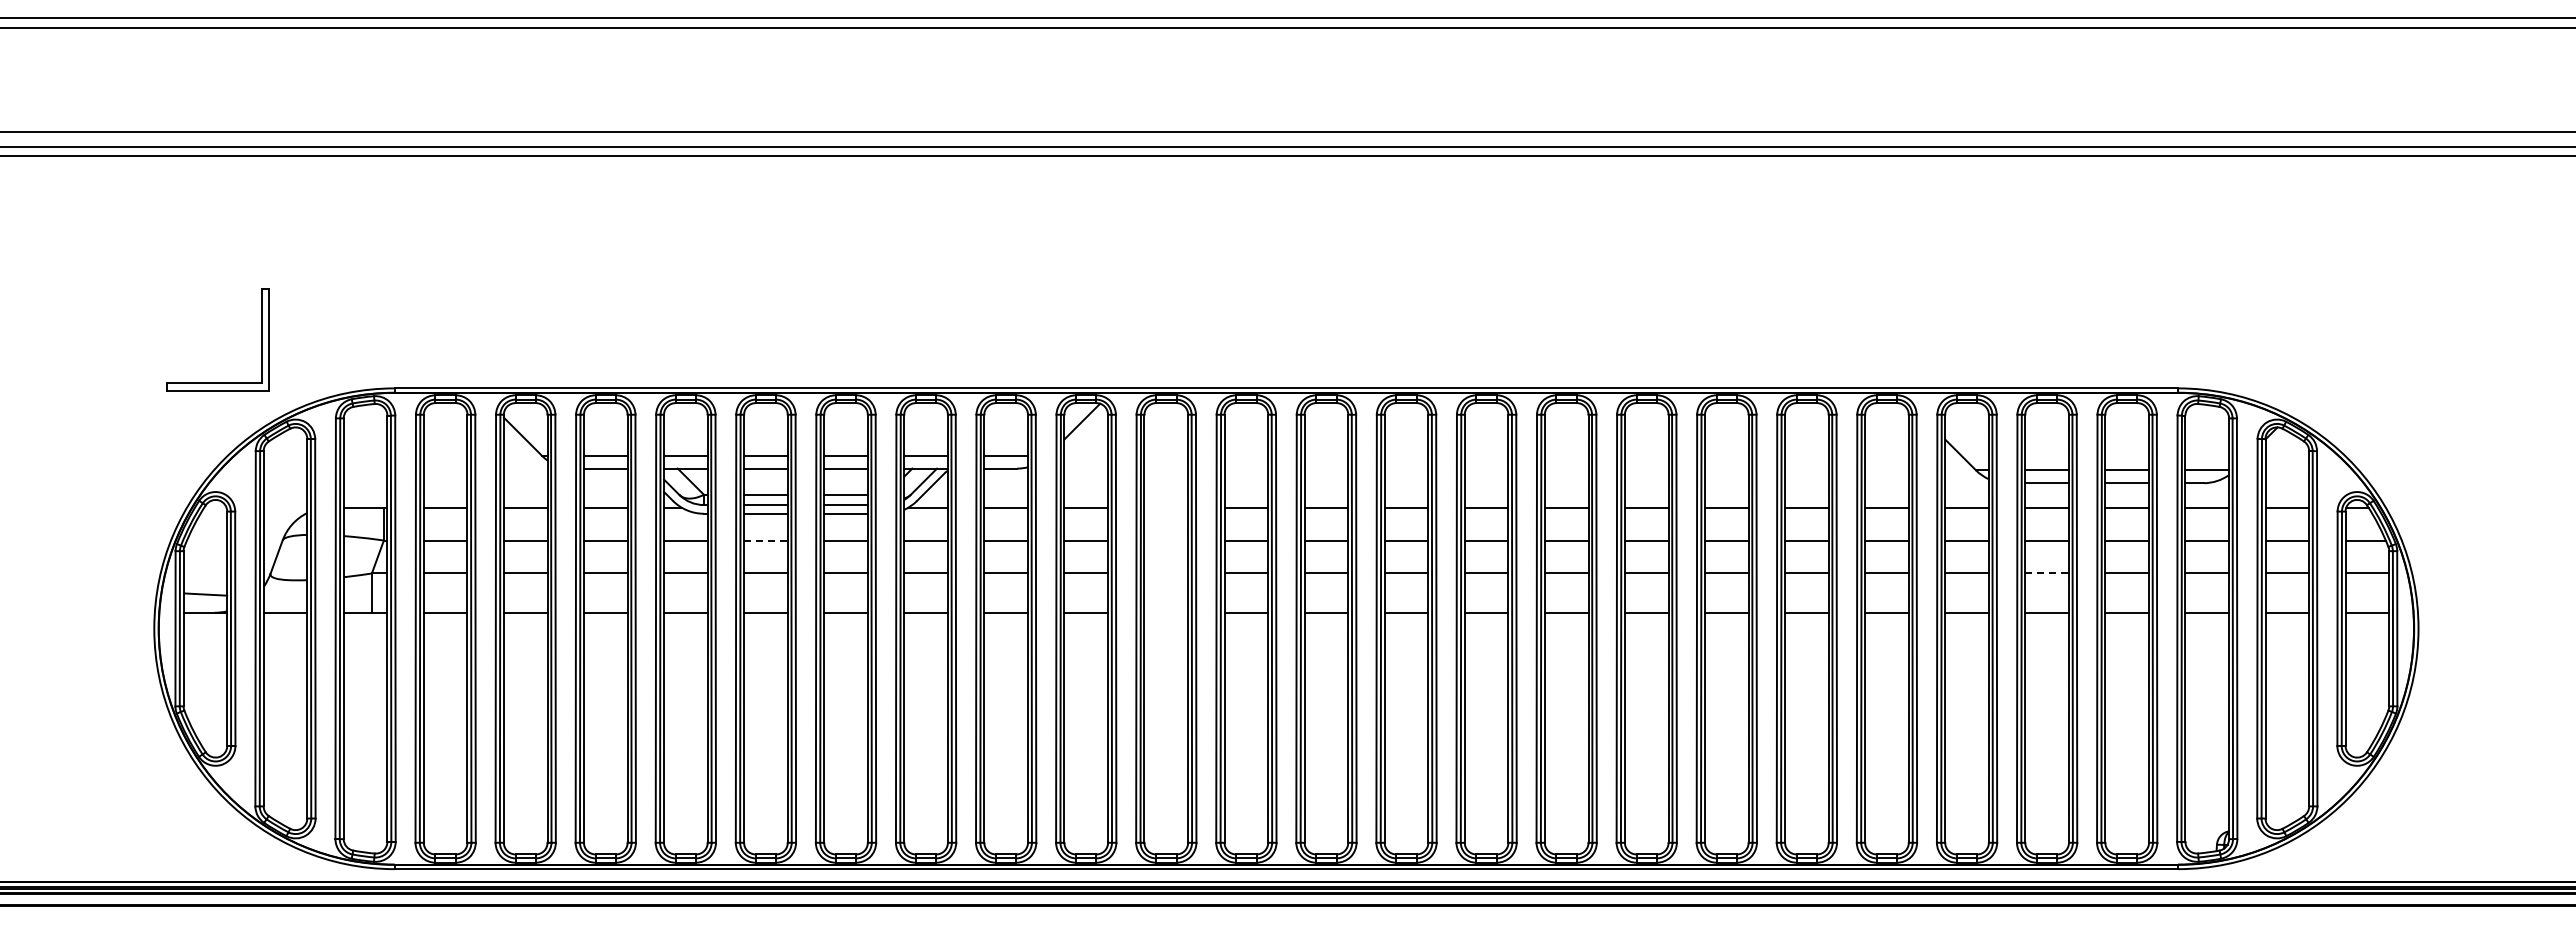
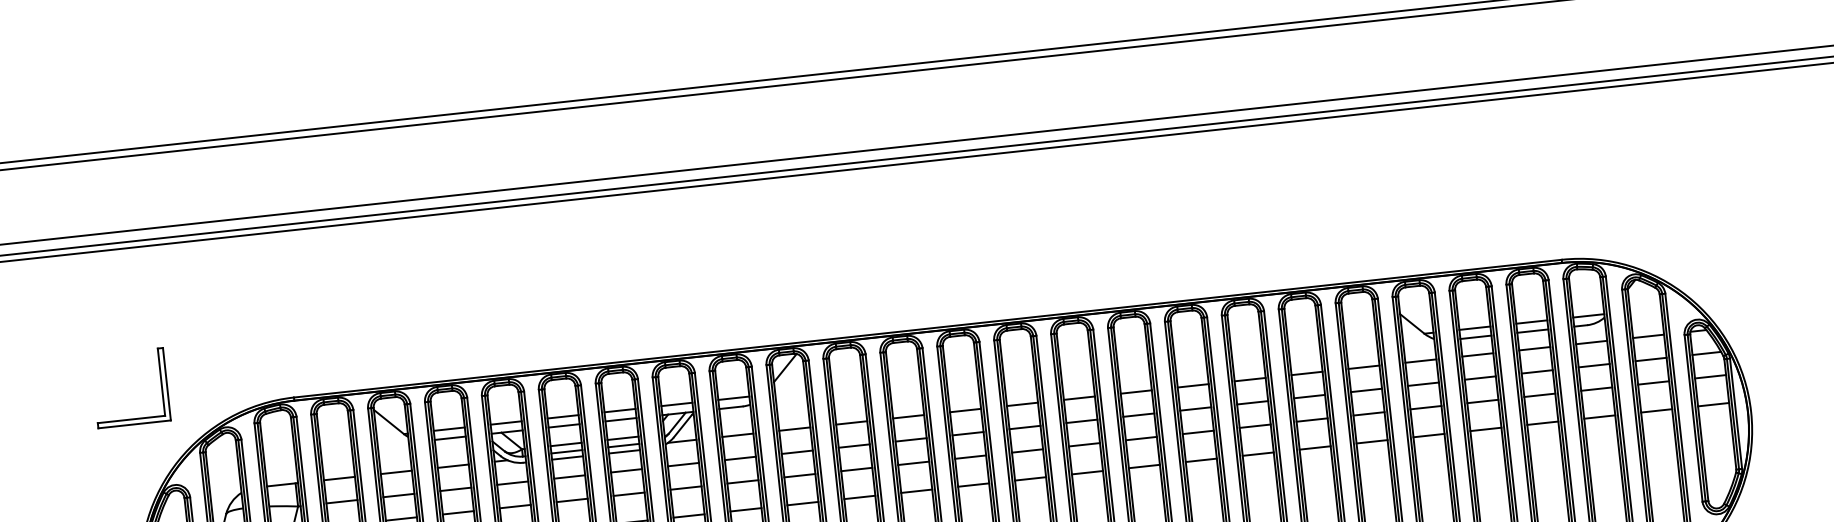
part: (217, 382) -> (133, 418), moved
line: (1166, 507) -> (851, 422), added
line: (765, 540) -> (569, 477), dashed -> solid
line: (1166, 540) -> (854, 446), added
line: (1166, 573) -> (856, 469), added
line: (2047, 573) -> (1483, 401), dashed -> solid
line: (1166, 612) -> (859, 497), added

